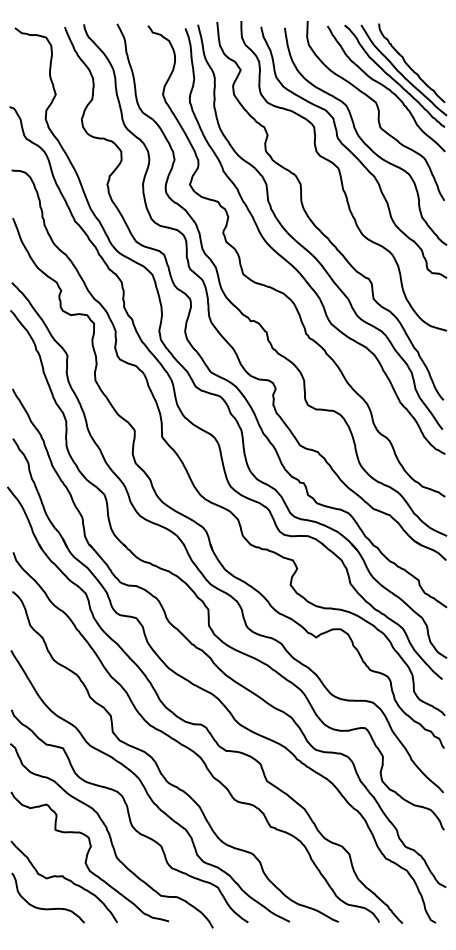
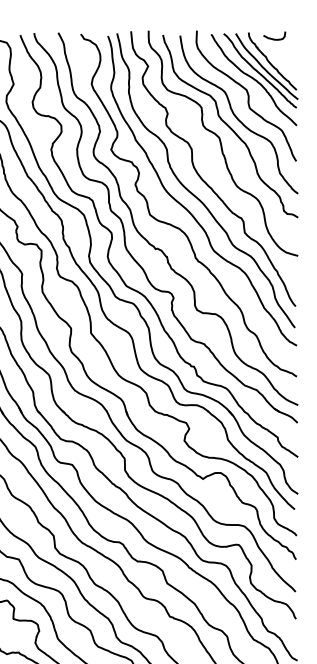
curve: (414, 32) -> (274, 39), added

